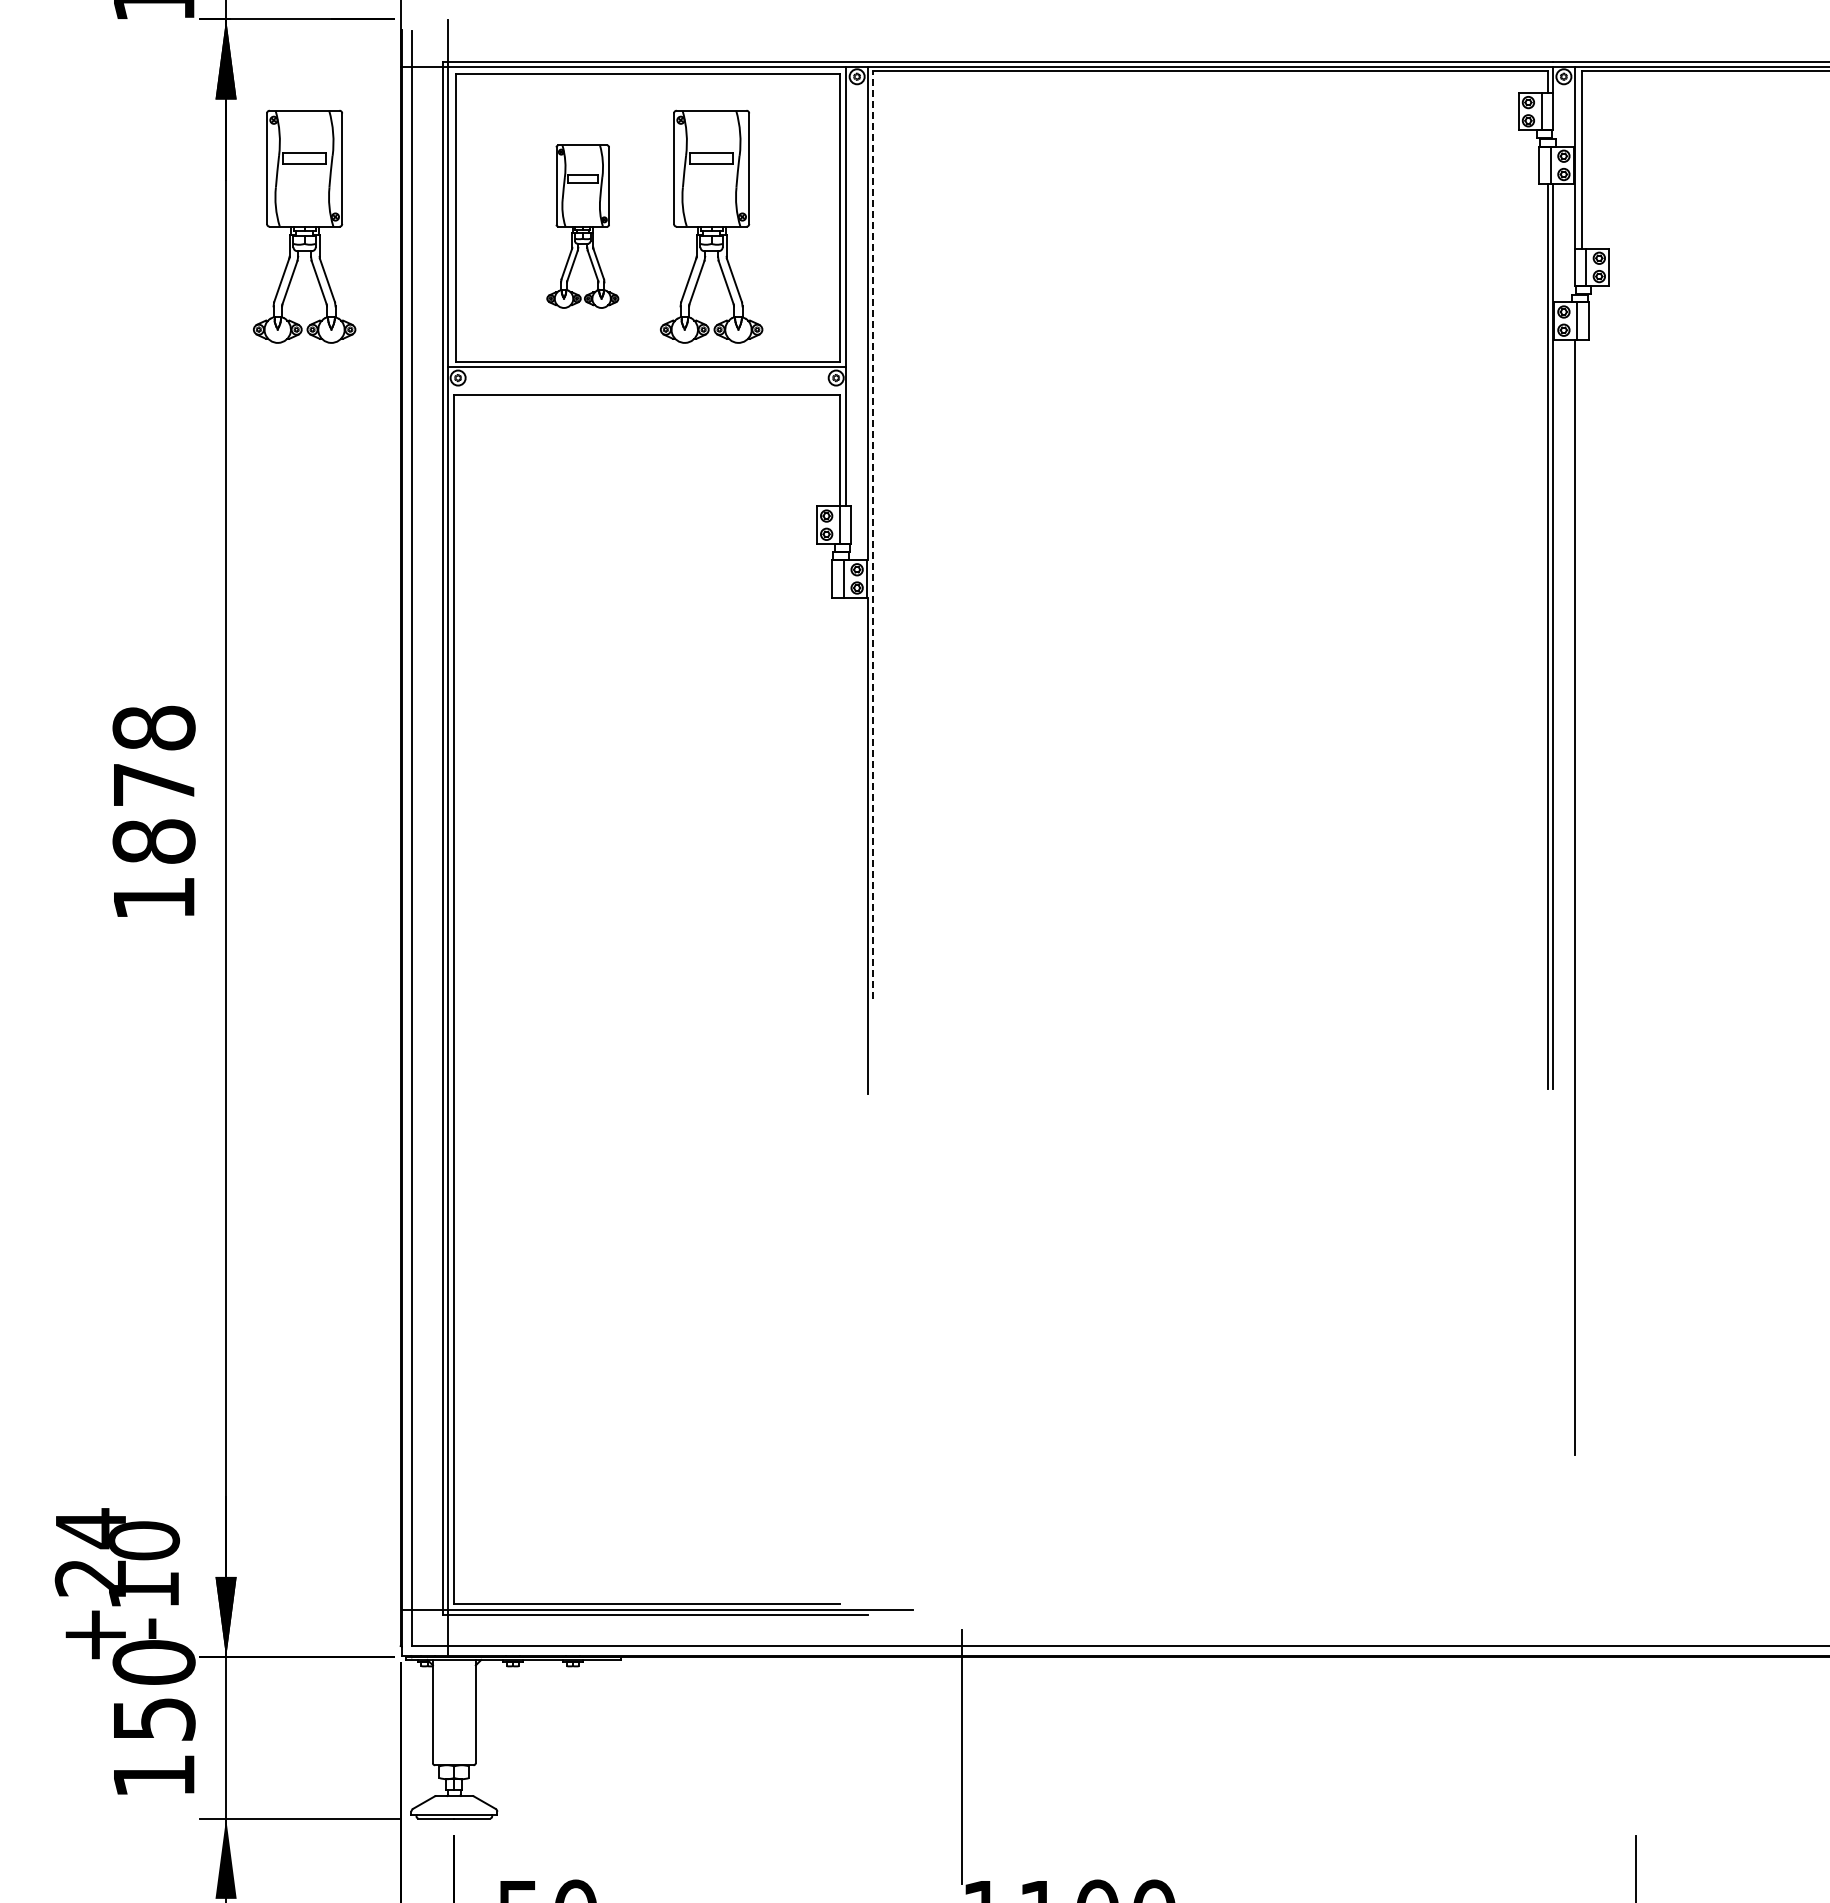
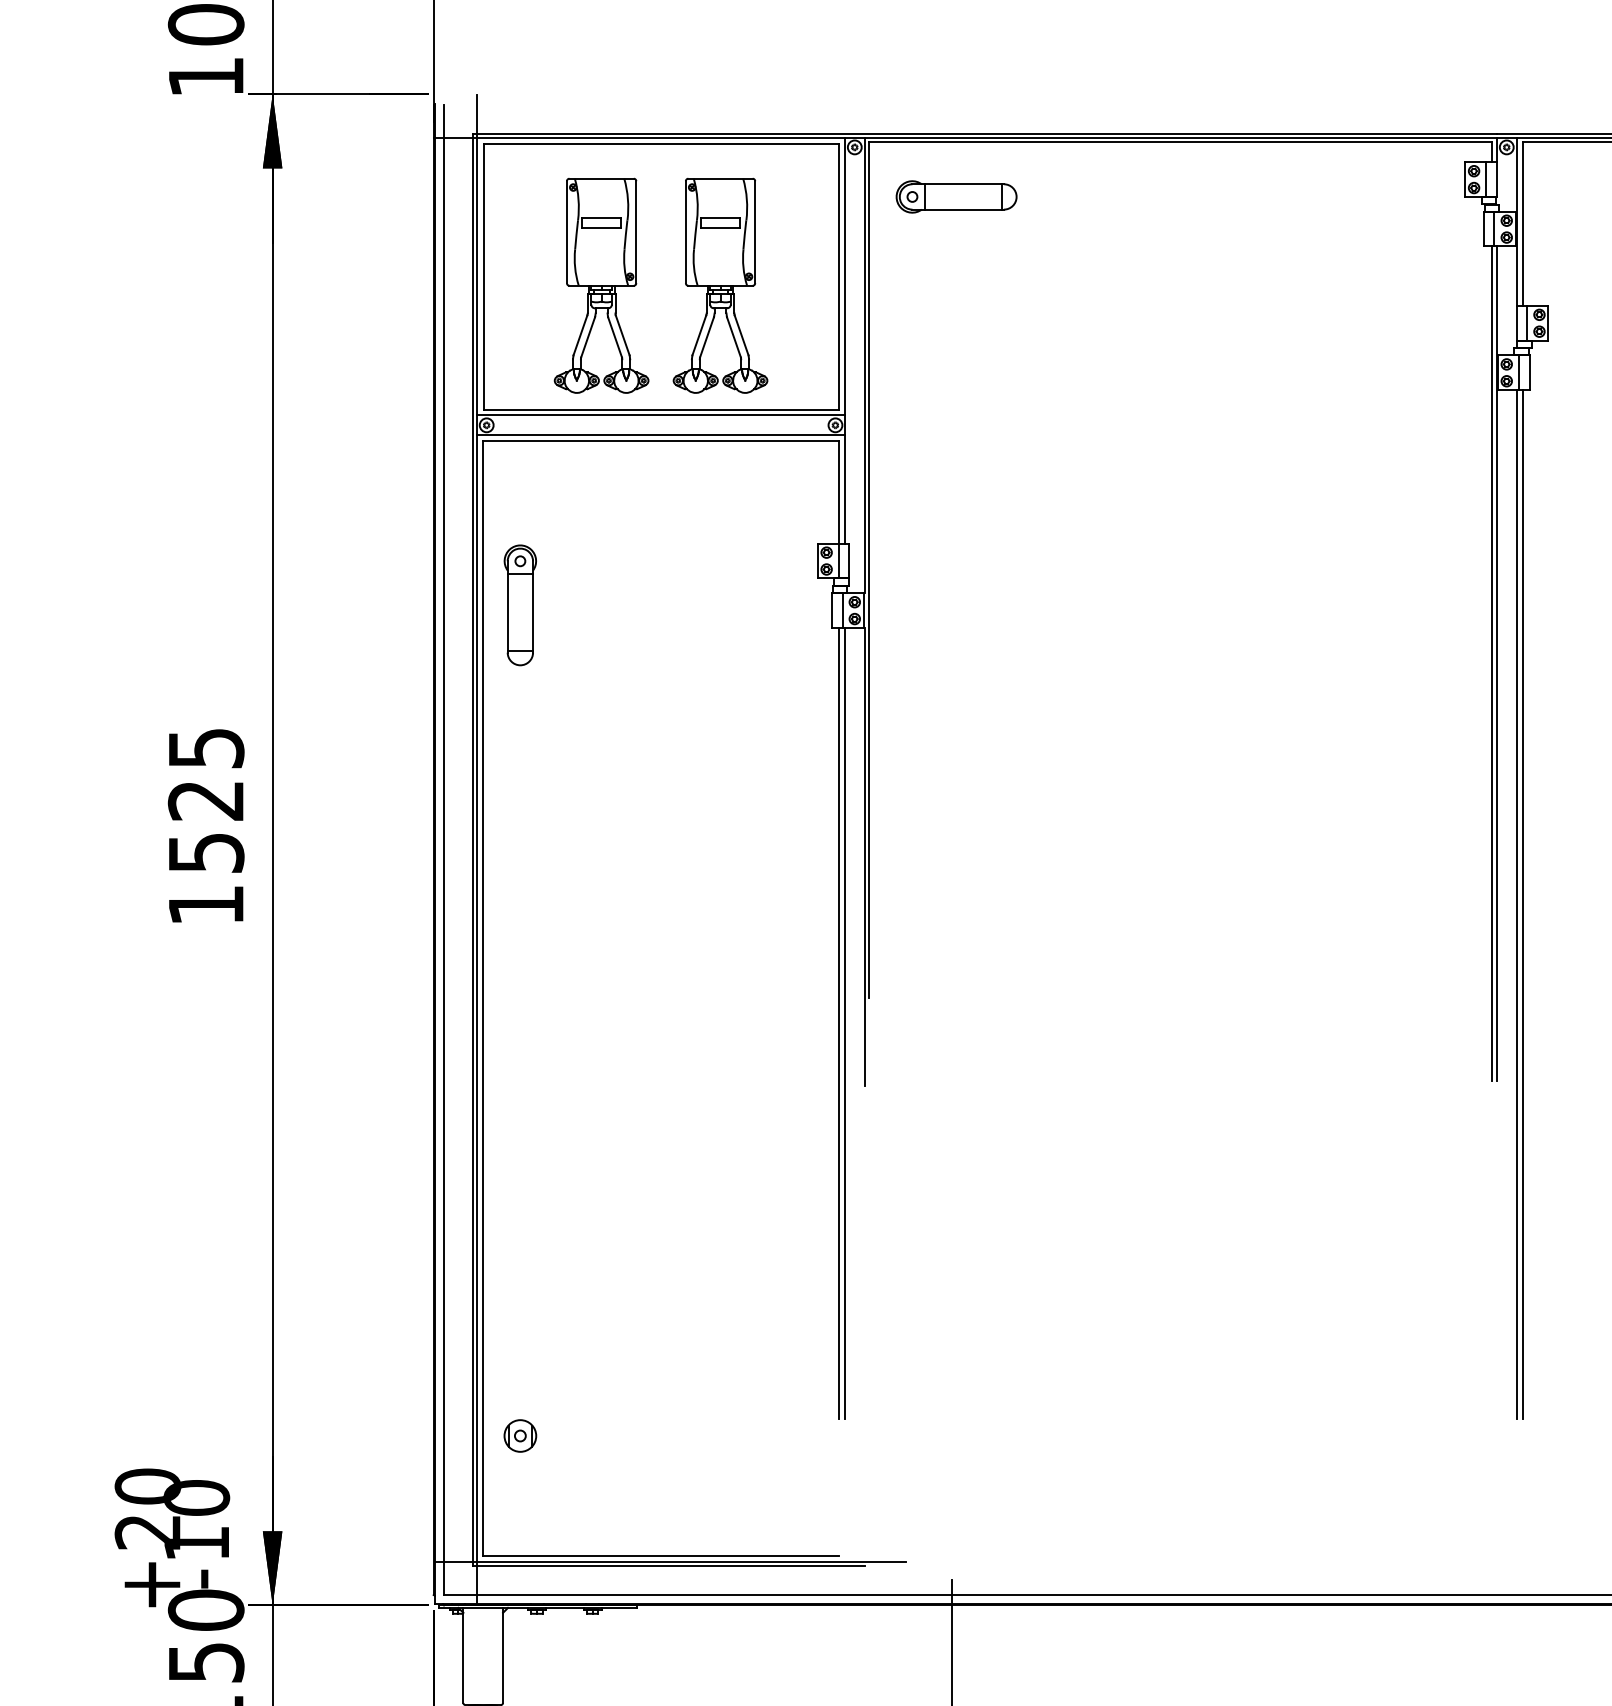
part: (967, 130) -> (956, 196), added
part: (304, 226) -> (344, 285), removed
part: (582, 226) -> (601, 285), size x1.43
line: (647, 388) -> (661, 434), added
line: (872, 535) -> (868, 570), dashed -> solid
part: (494, 573) -> (520, 605), added
text: (153, 784) -> (205, 800), 1878 -> 1525
line: (1581, 896) -> (1522, 903), added
line: (839, 1025) -> (838, 1022), added
line: (846, 1025) -> (844, 1022), added
part: (494, 1473) -> (520, 1435), added
text: (90, 1528) -> (147, 1486), +24 -> +20

